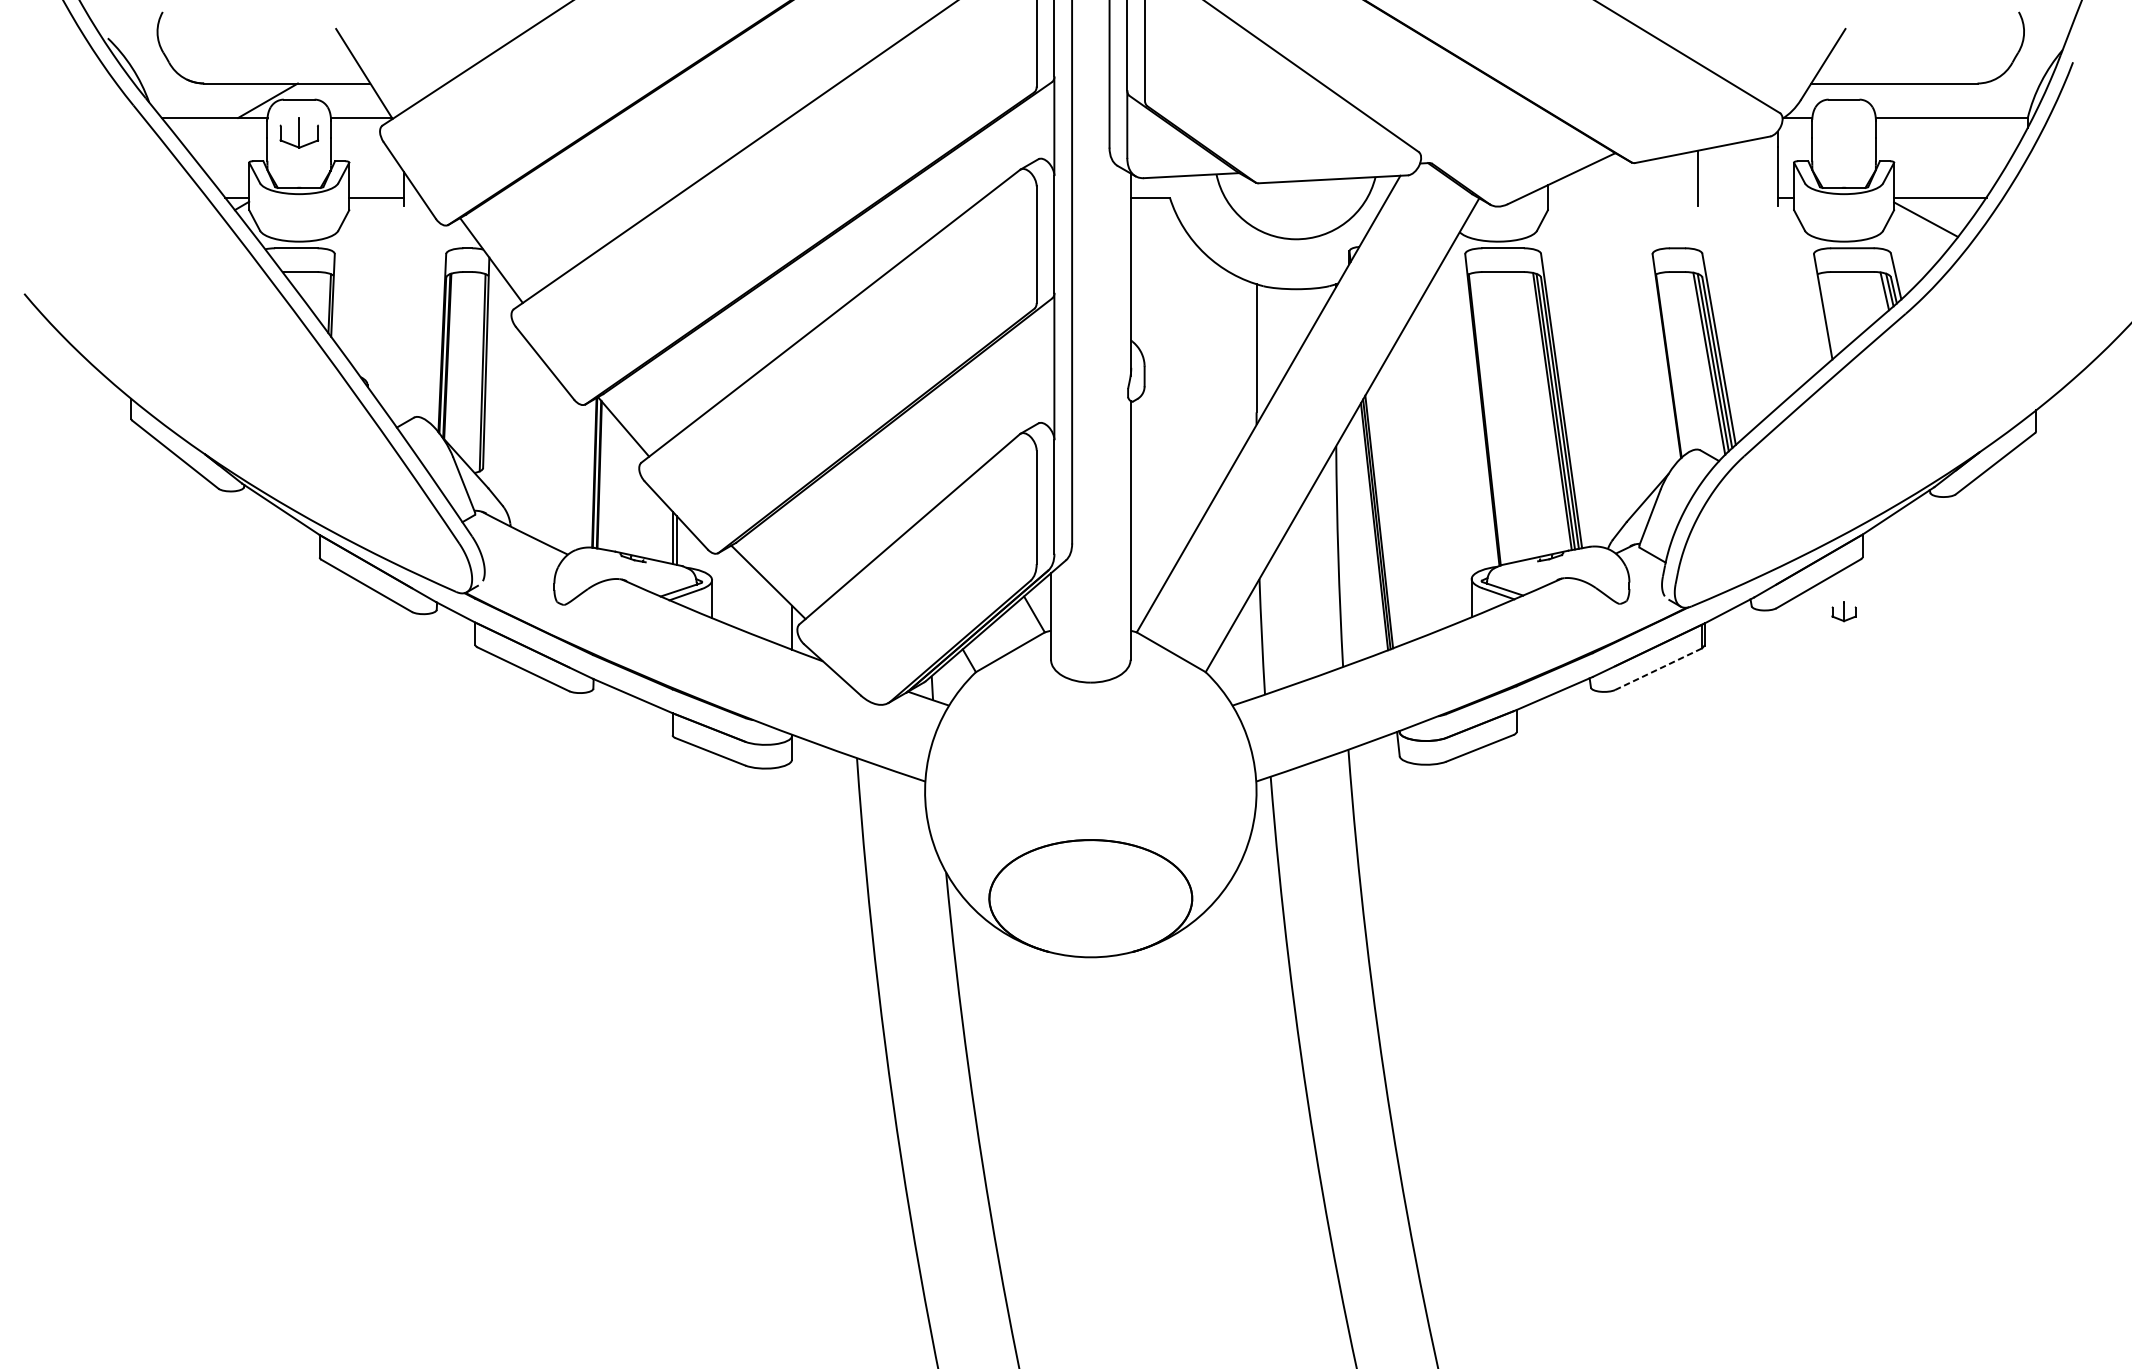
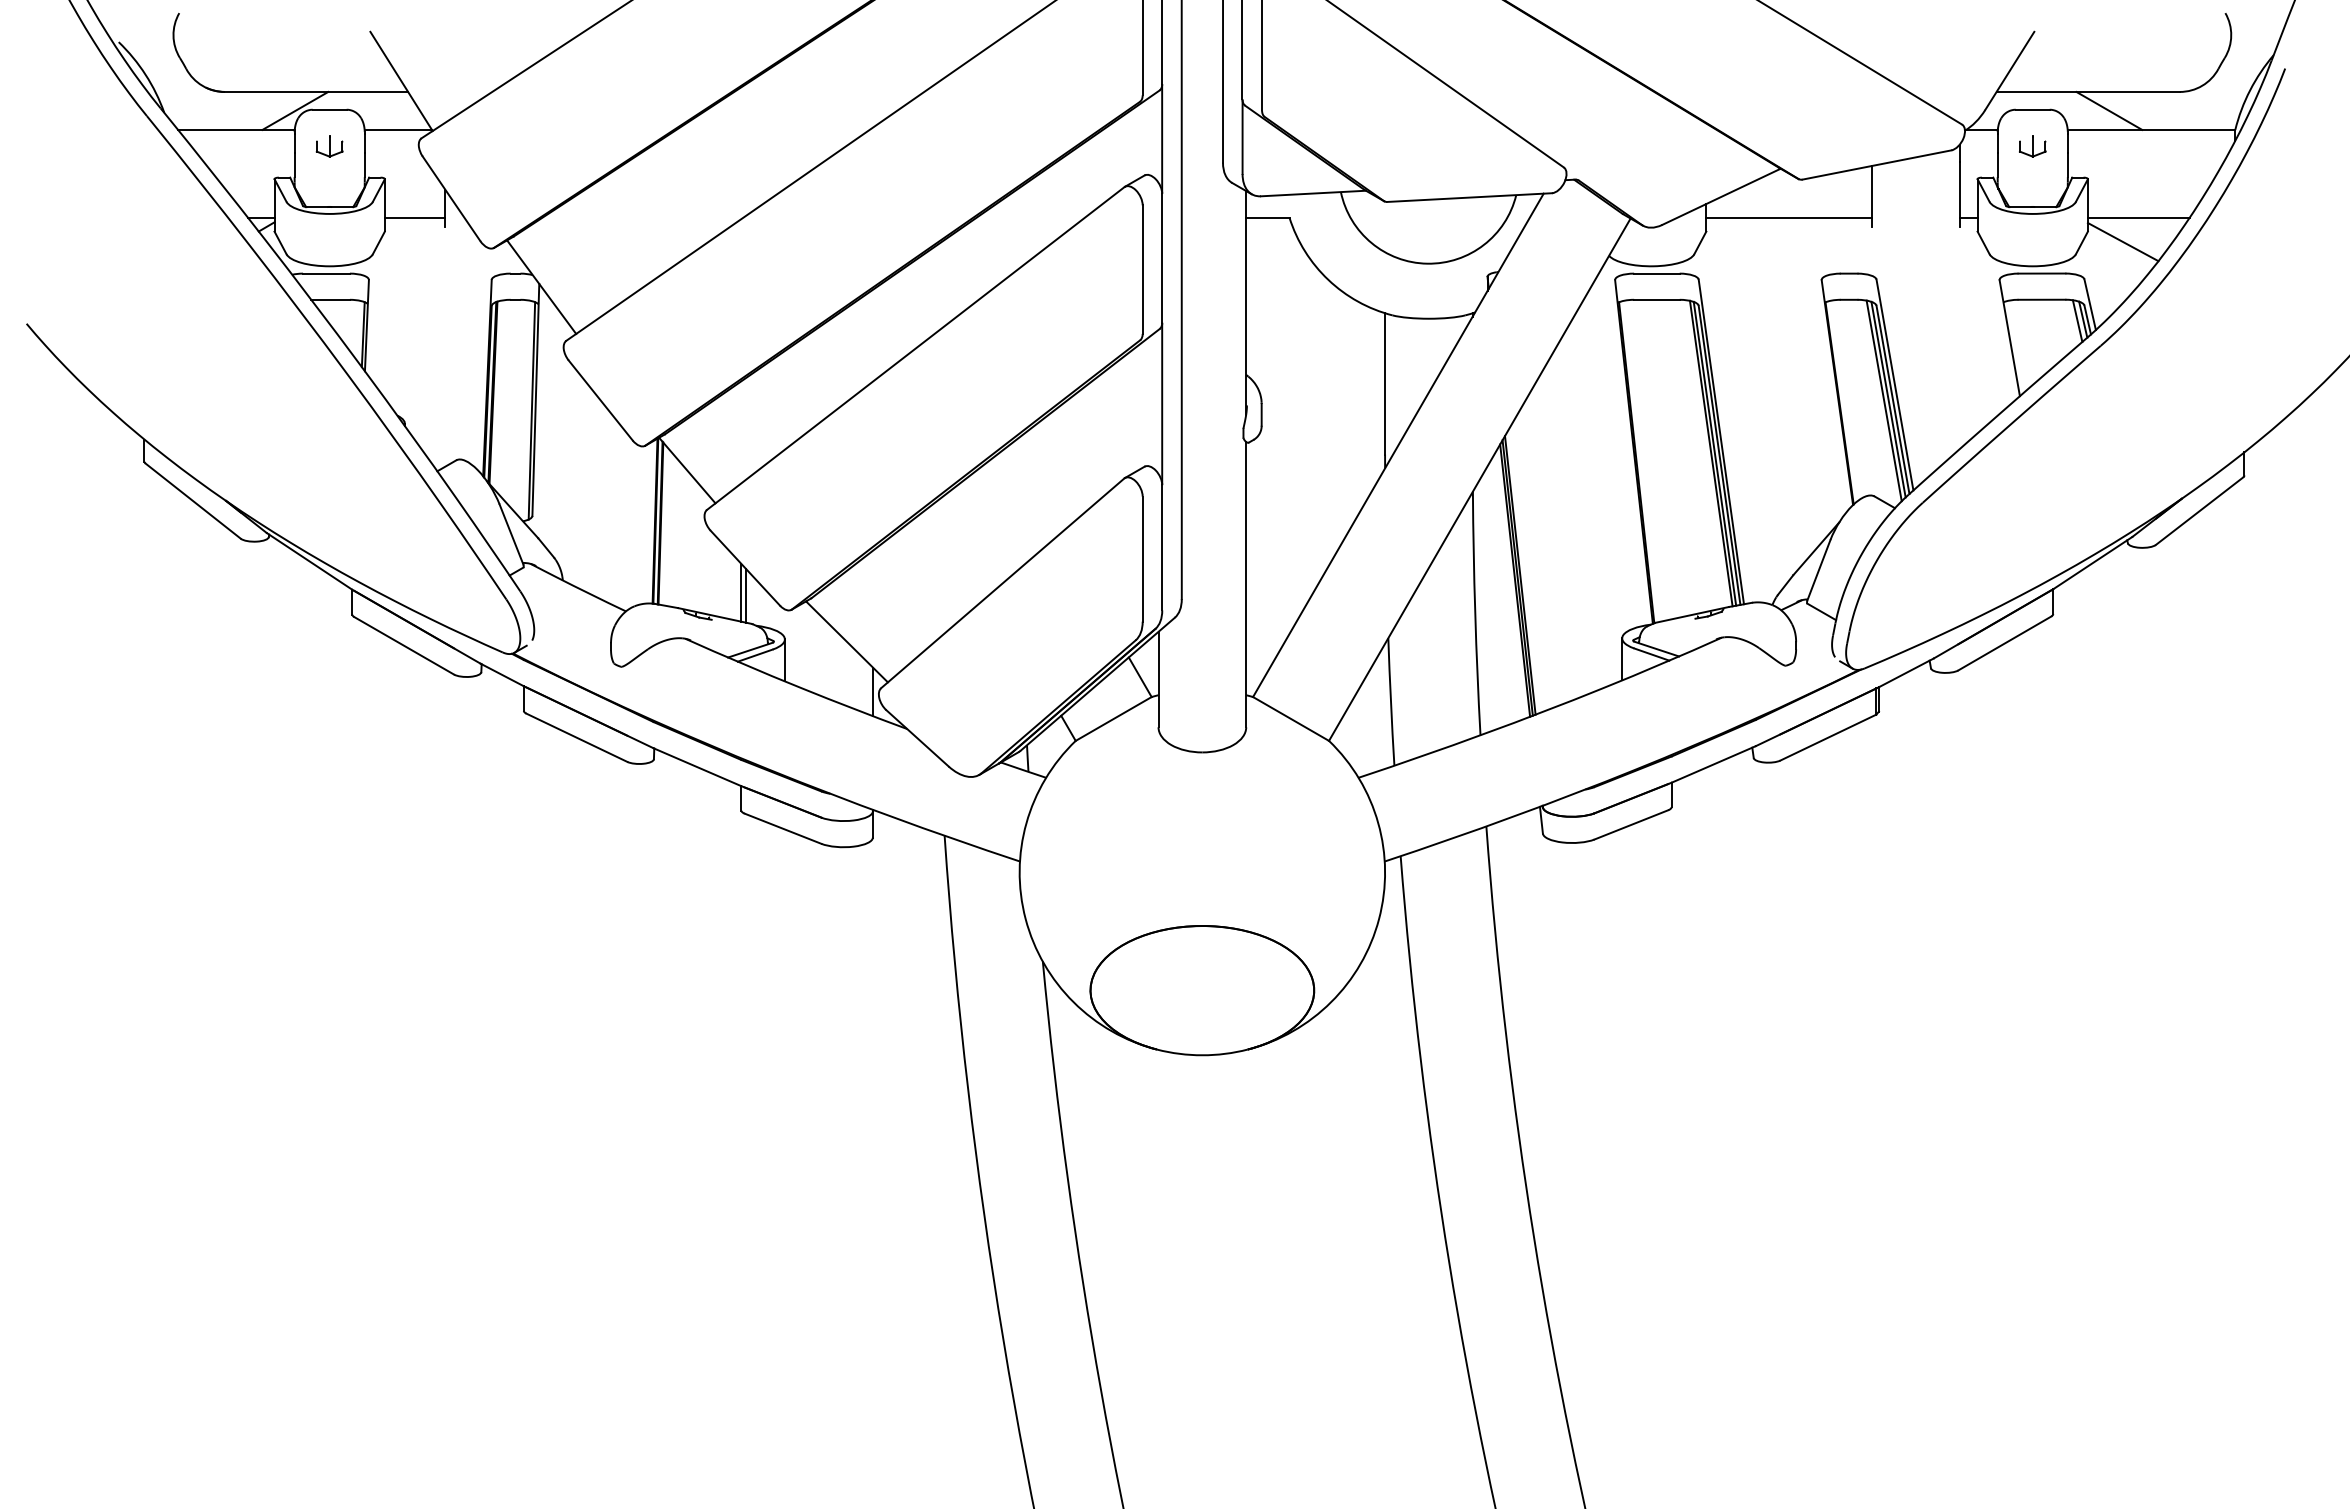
line: (1913, 100) -> (2109, 110), added
part: (299, 132) -> (329, 146), size x0.62
line: (1622, 197) -> (1788, 217), added
part: (1843, 611) -> (2032, 146), moved
line: (1658, 669) -> (1828, 737), dashed -> solid

